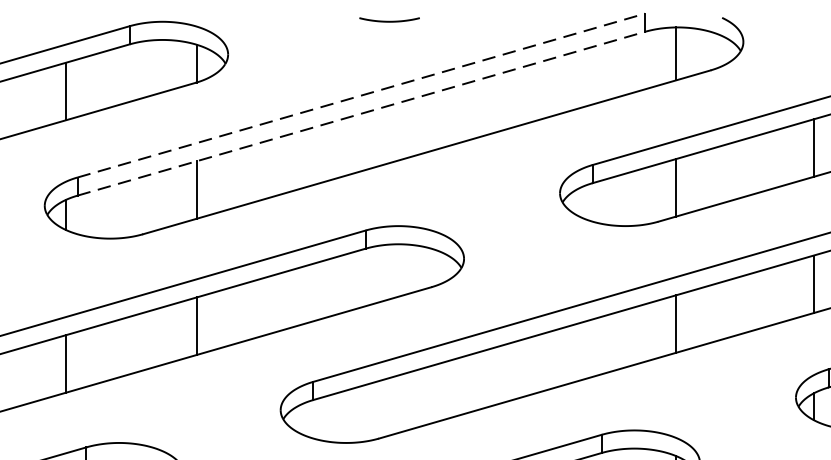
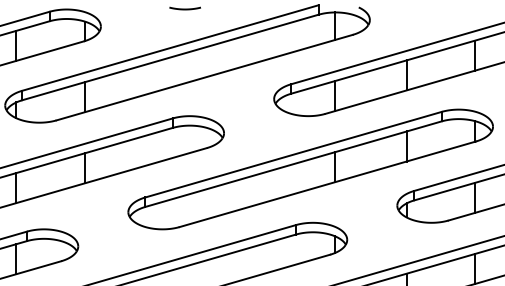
line: (361, 94) -> (170, 47), dashed -> solid
line: (361, 113) -> (170, 57), dashed -> solid

